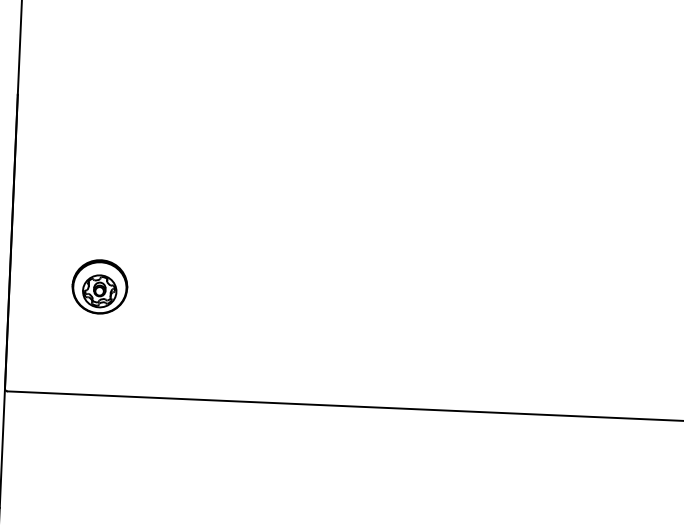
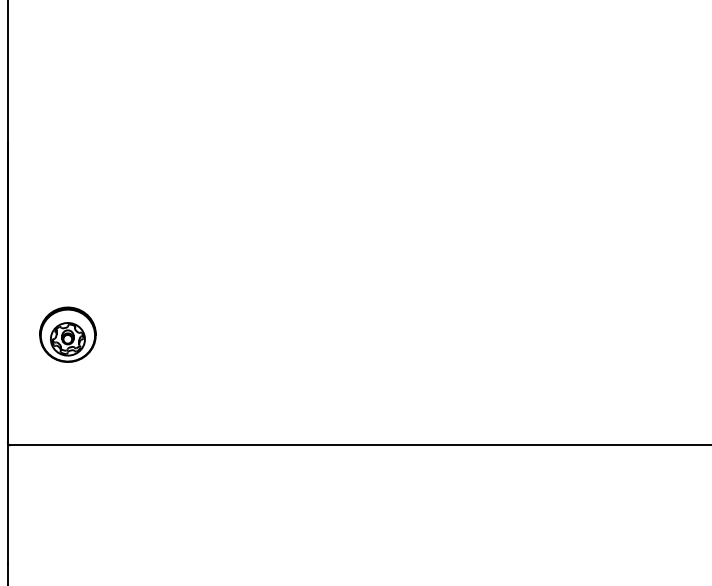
part: (99, 286) -> (67, 334), moved

